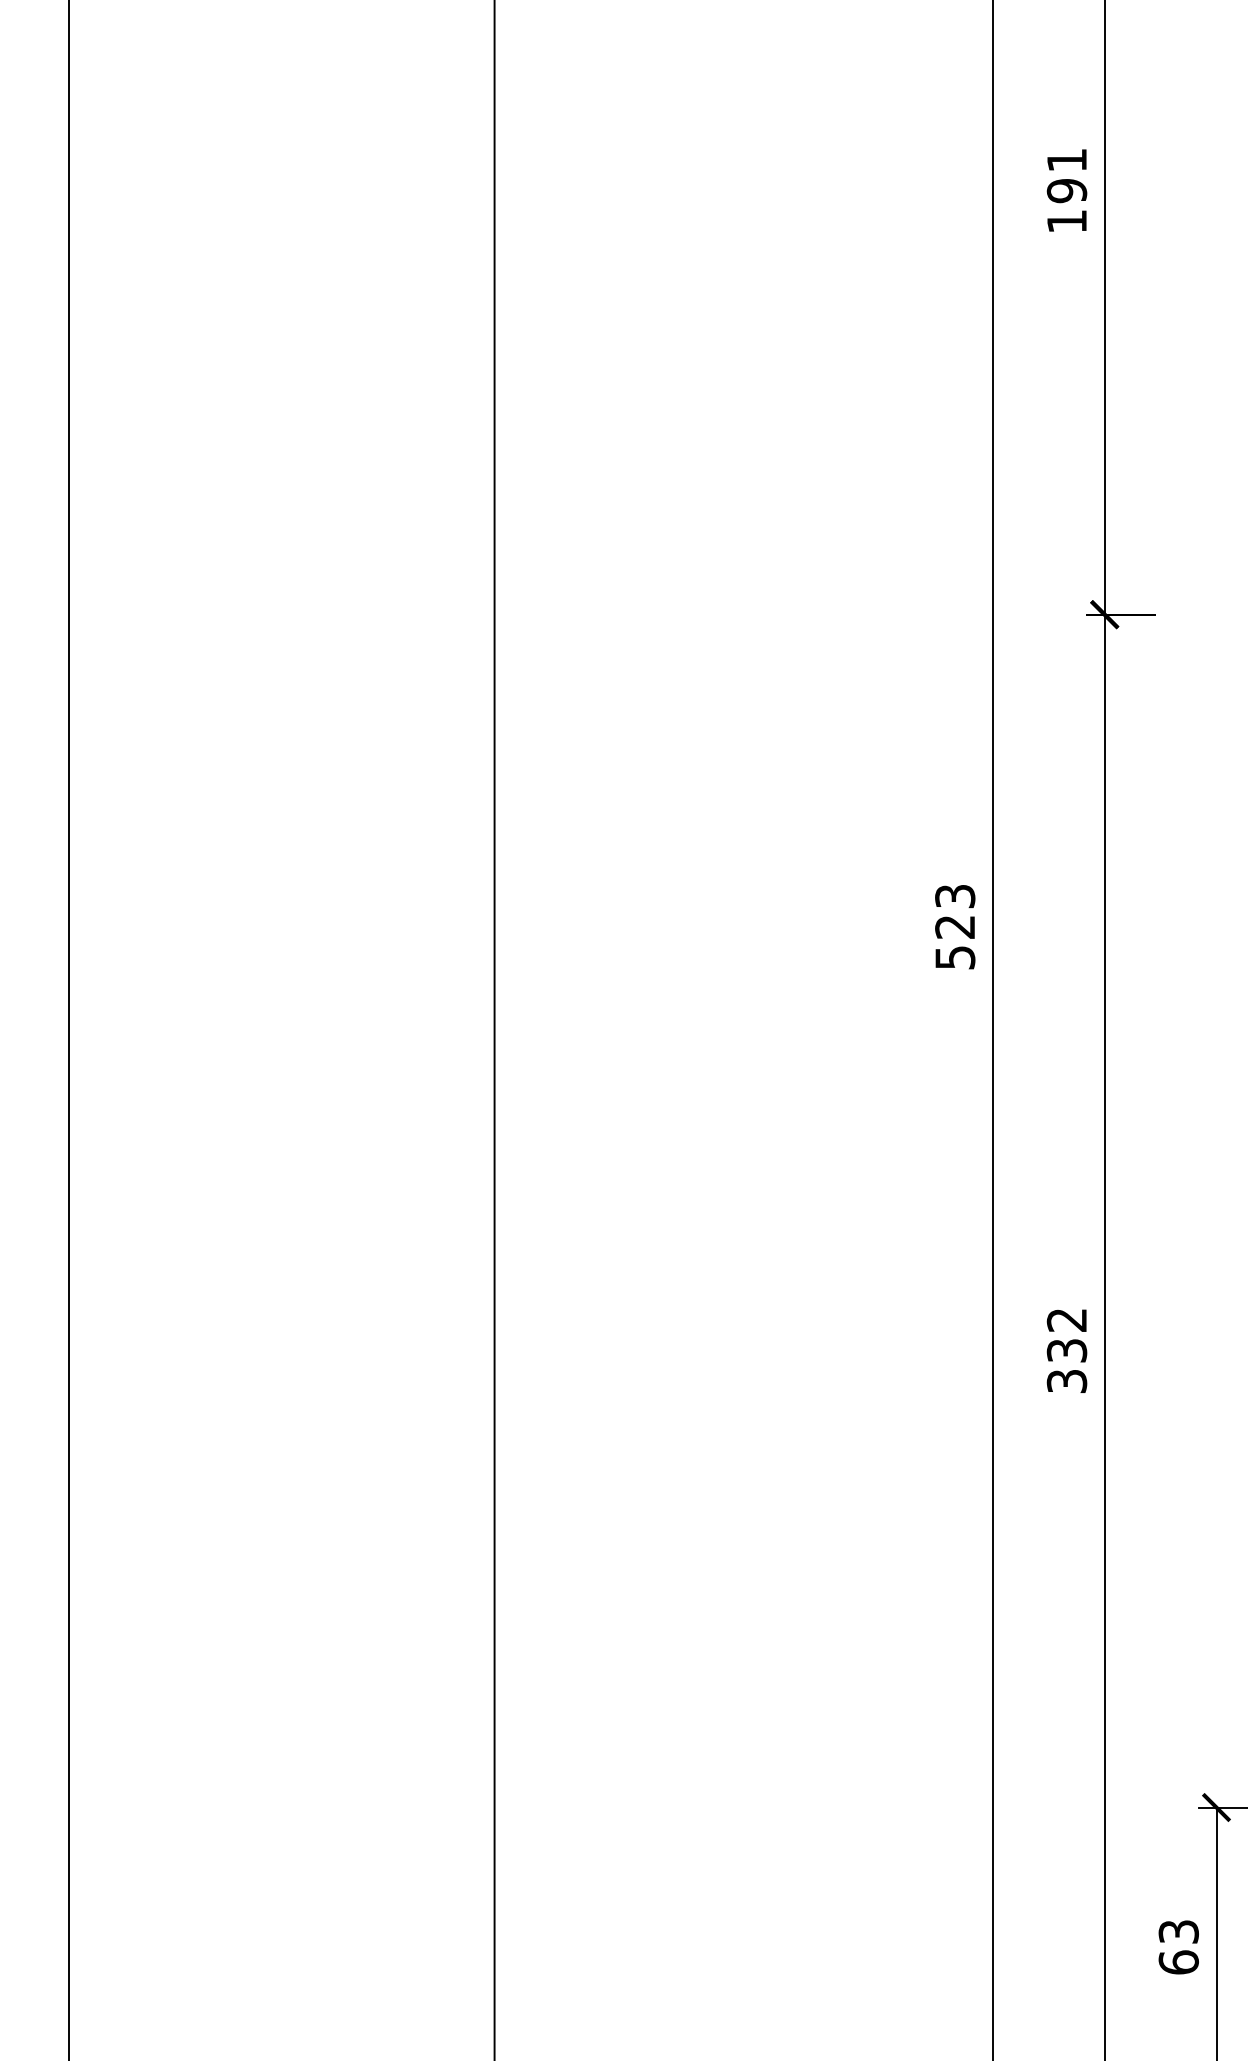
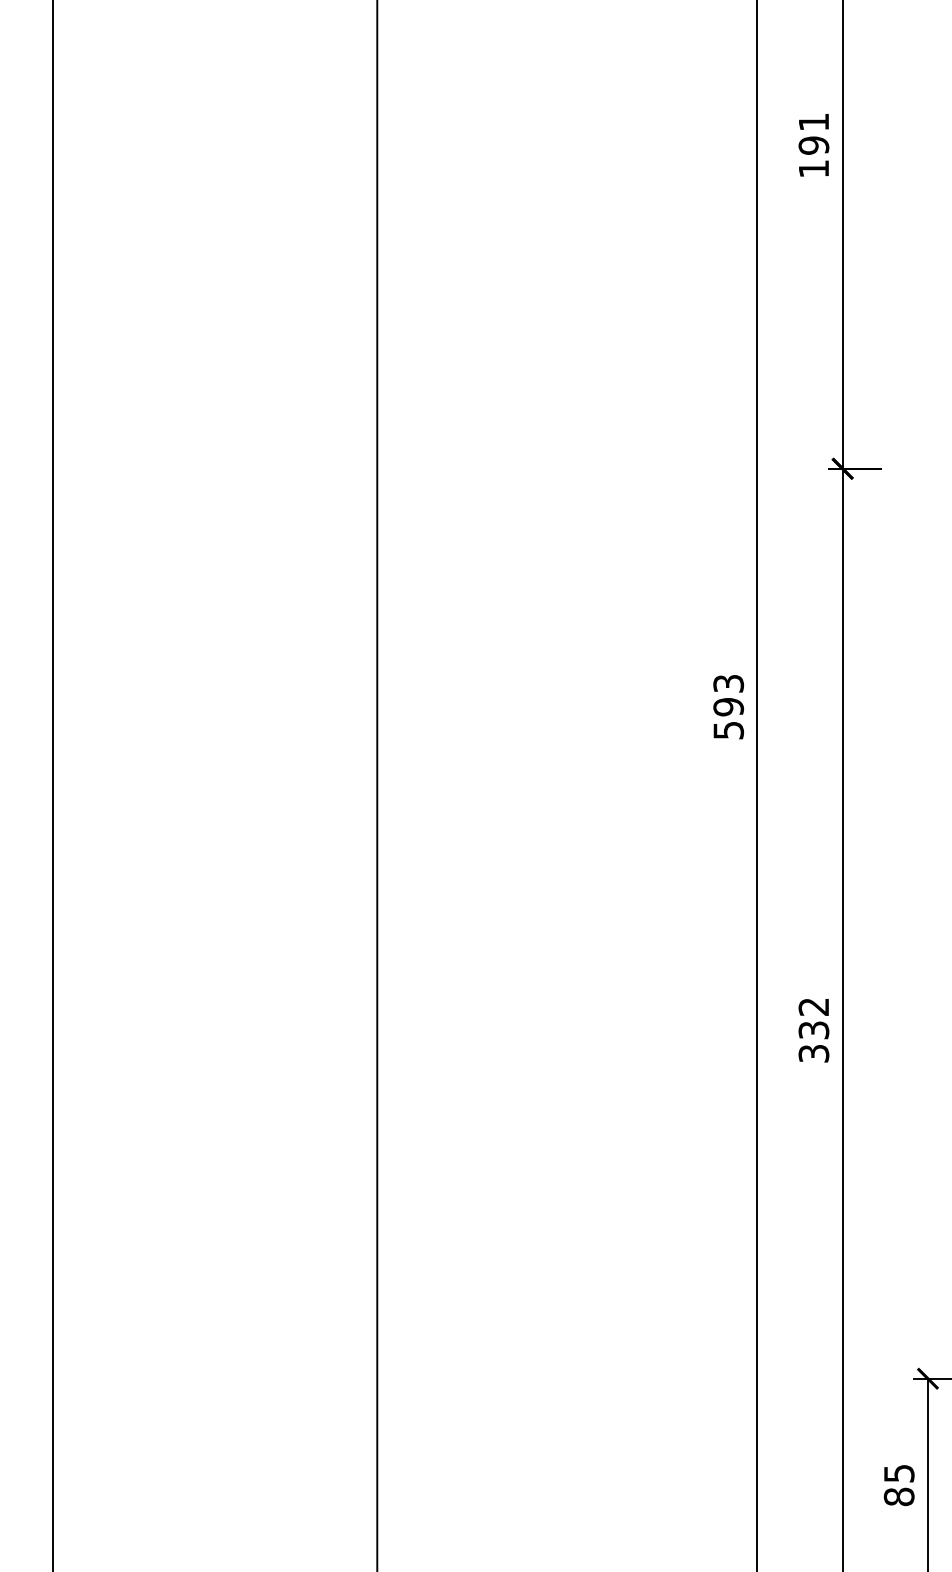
text: (955, 927) -> (728, 707), 523 -> 593
text: (1178, 1947) -> (898, 1485), 63 -> 85

